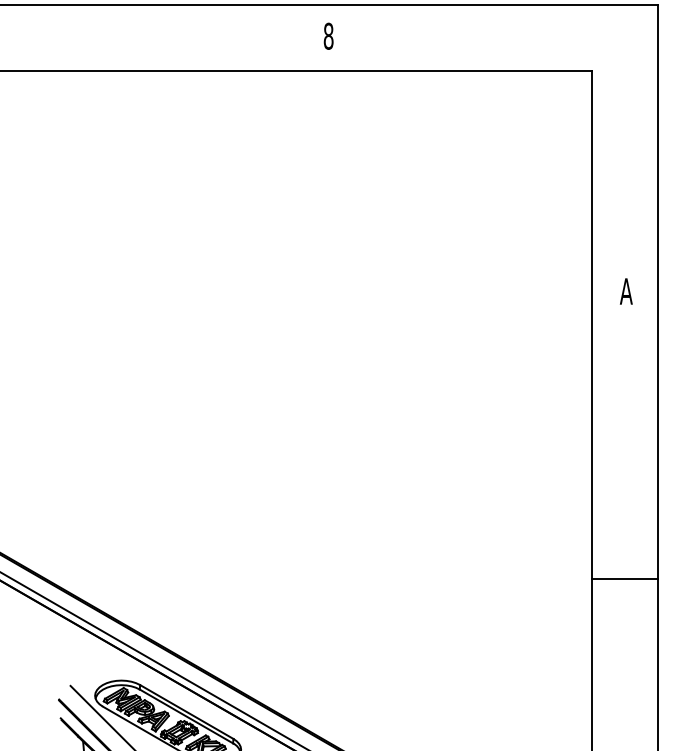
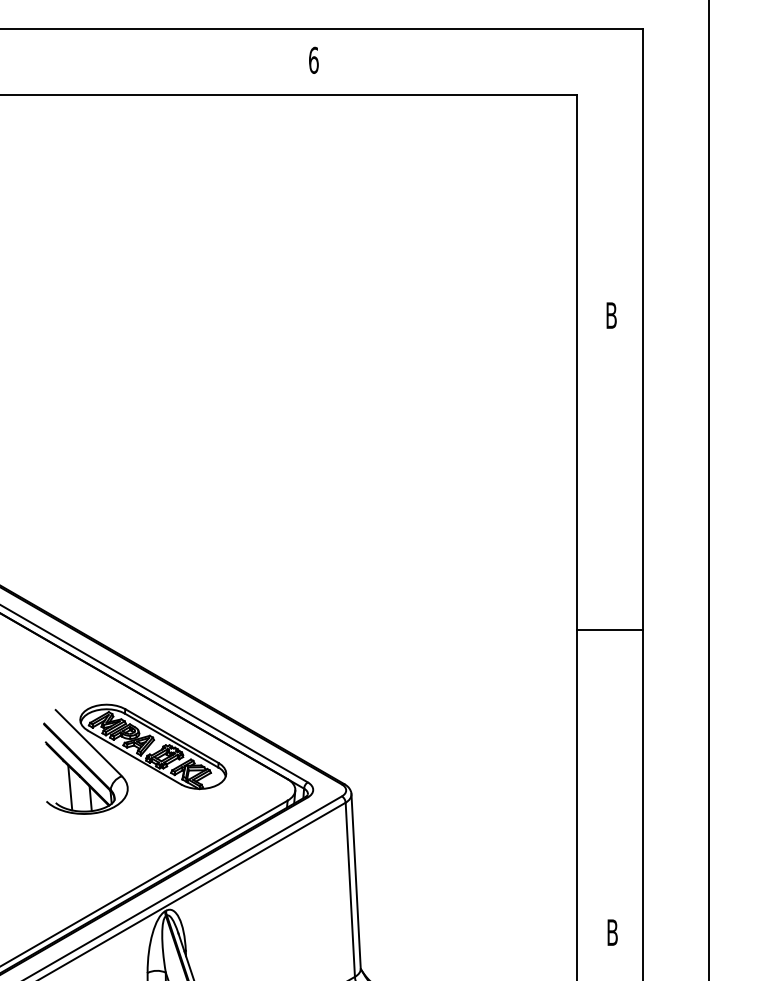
text: (328, 35) -> (313, 59), 8 -> 6
text: (626, 291) -> (611, 315), A -> B
line: (625, 578) -> (610, 629), moved

